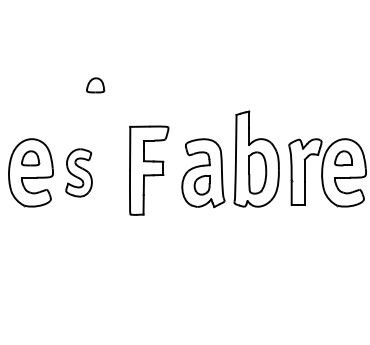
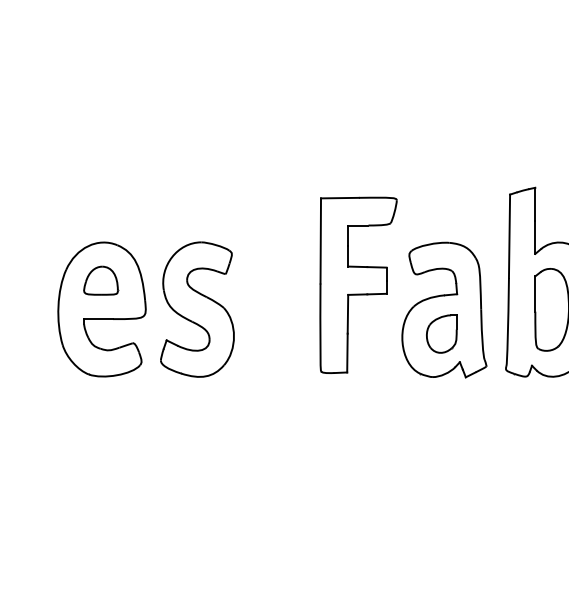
part: (95, 85) -> (230, 136), removed
part: (149, 170) -> (359, 284), moved
part: (78, 172) -> (196, 308), size x1.43

